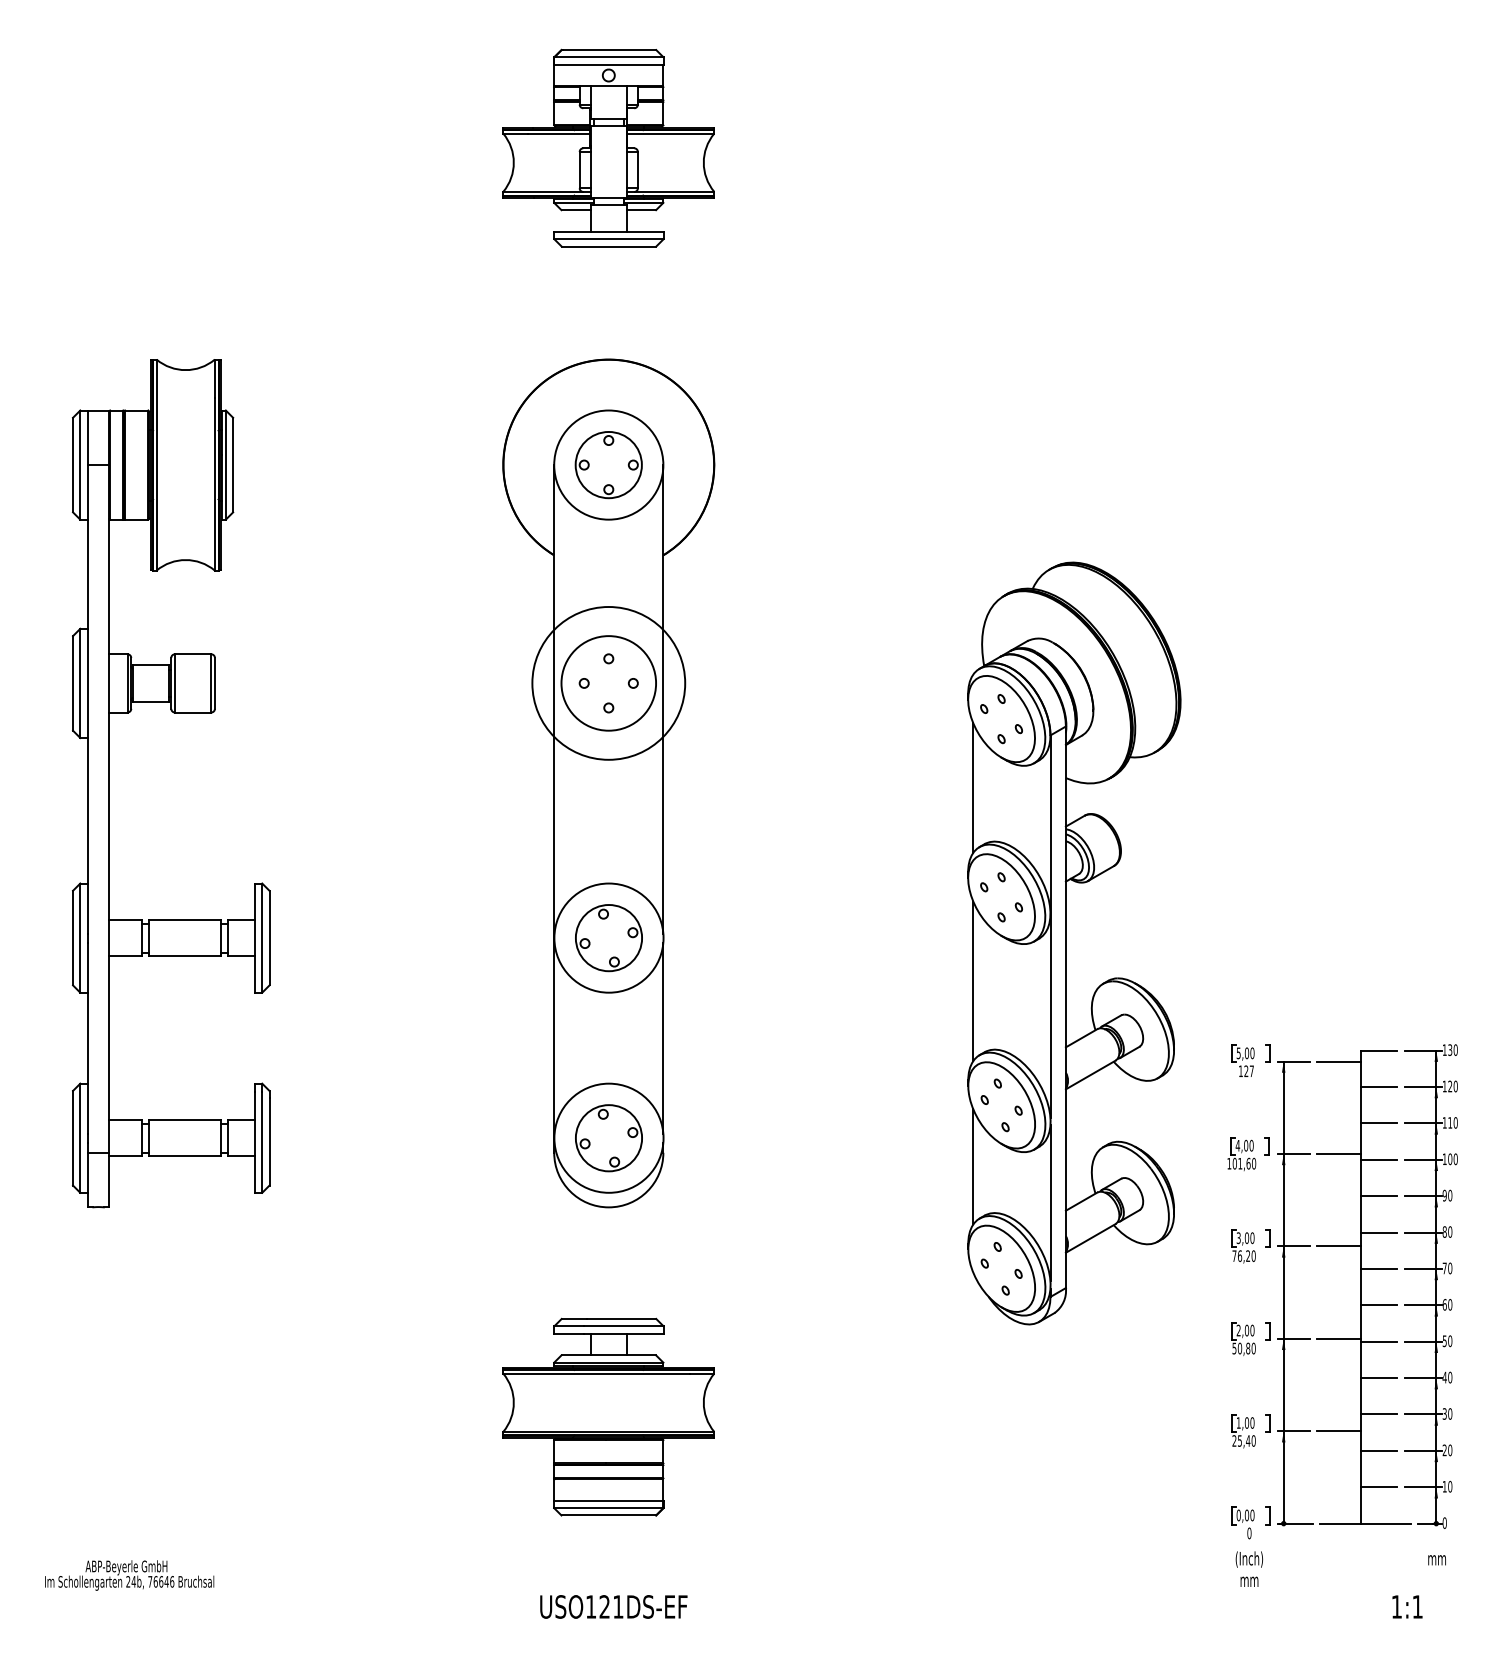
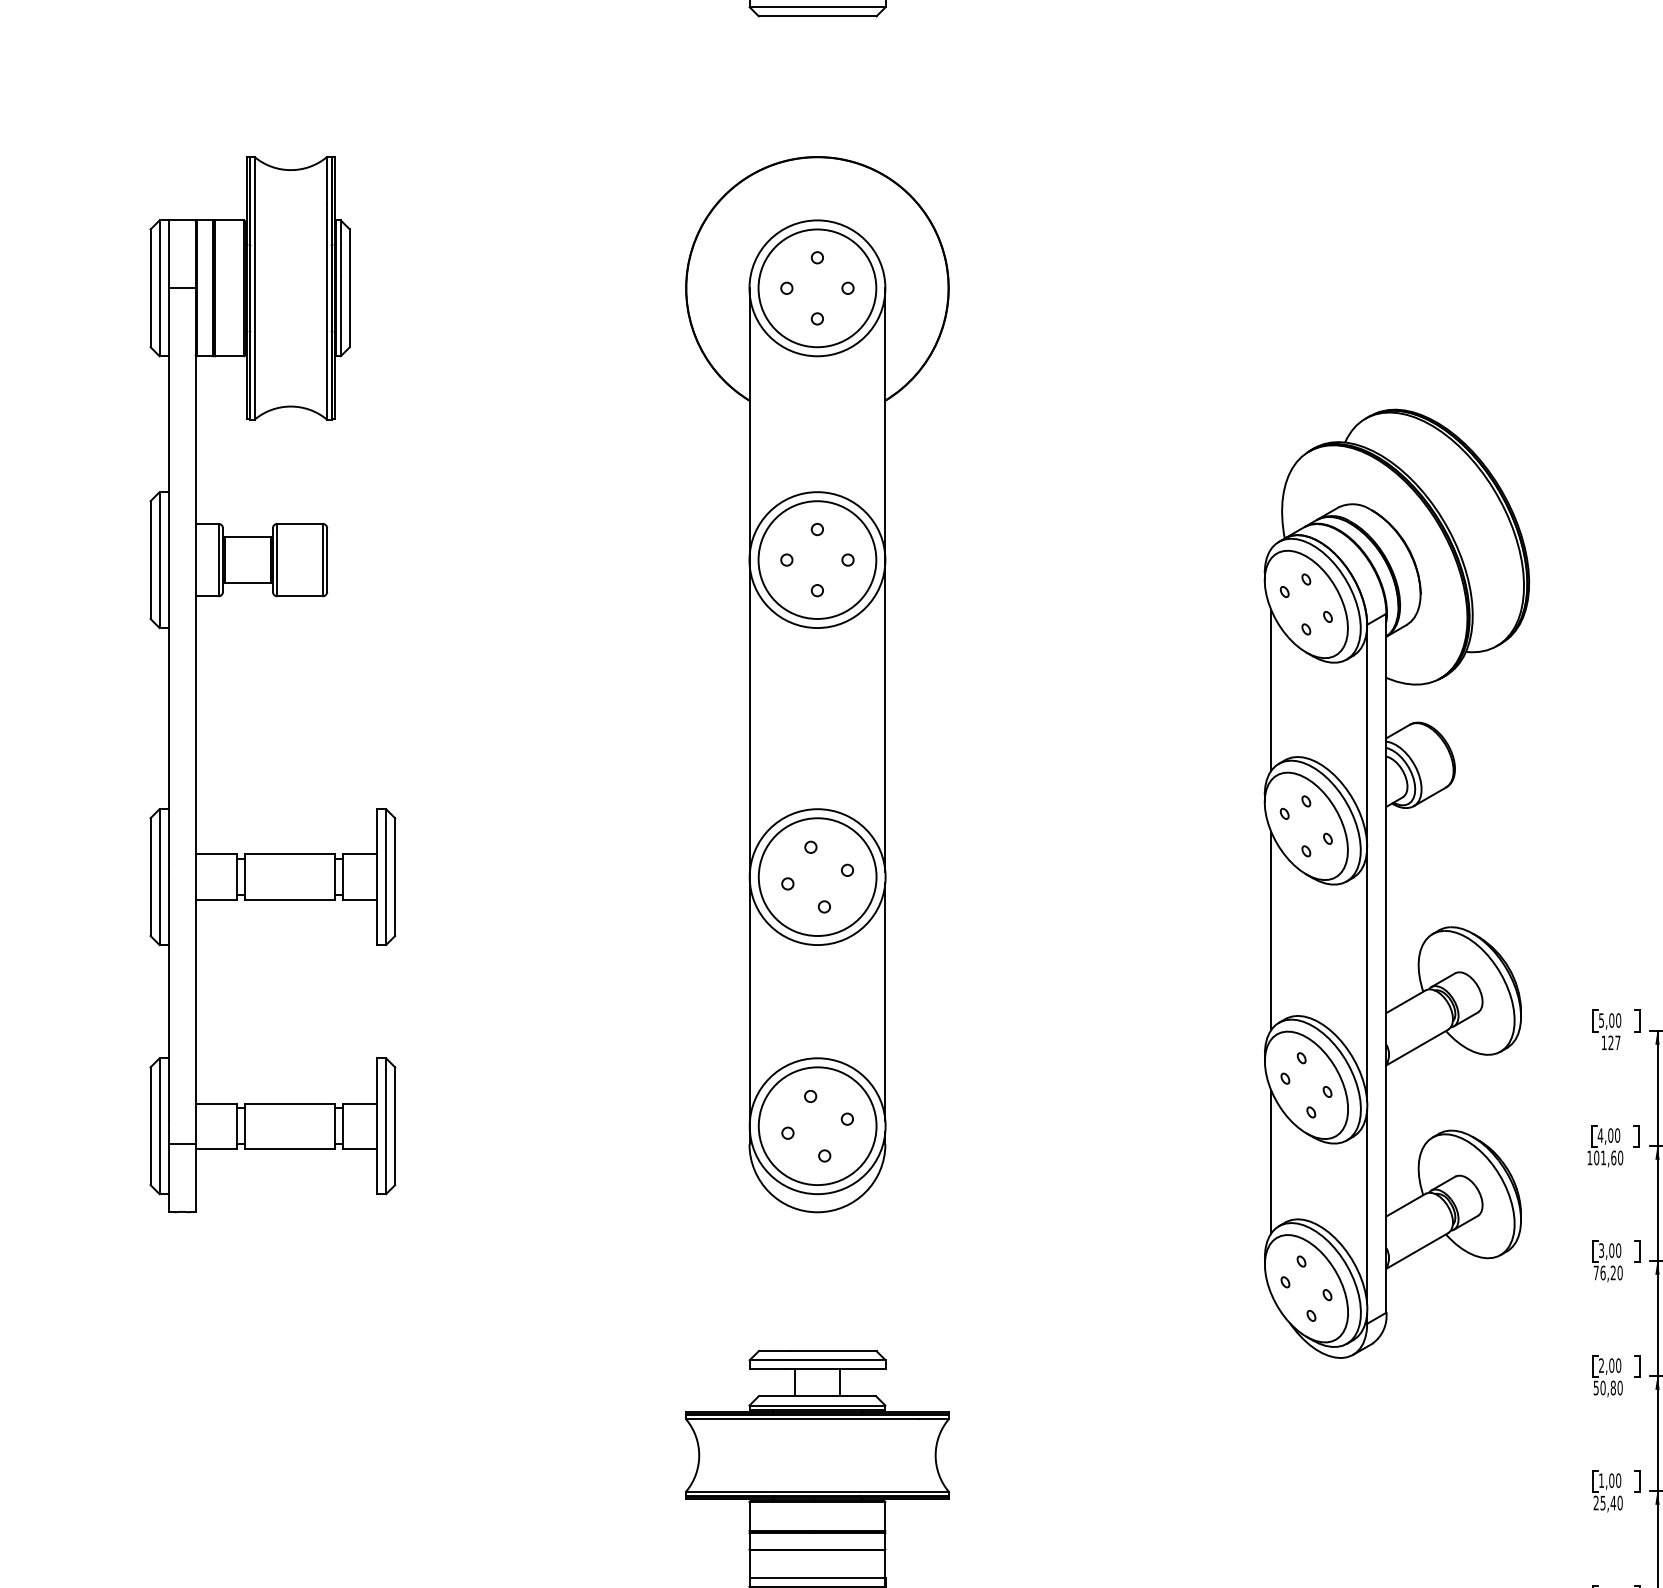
circle: (608, 464) -> (817, 287), size x1.43
circle: (608, 682) -> (817, 558), size x0.71
circle: (608, 937) -> (817, 876), size x1.43
circle: (608, 1137) -> (817, 1125), size x1.43

